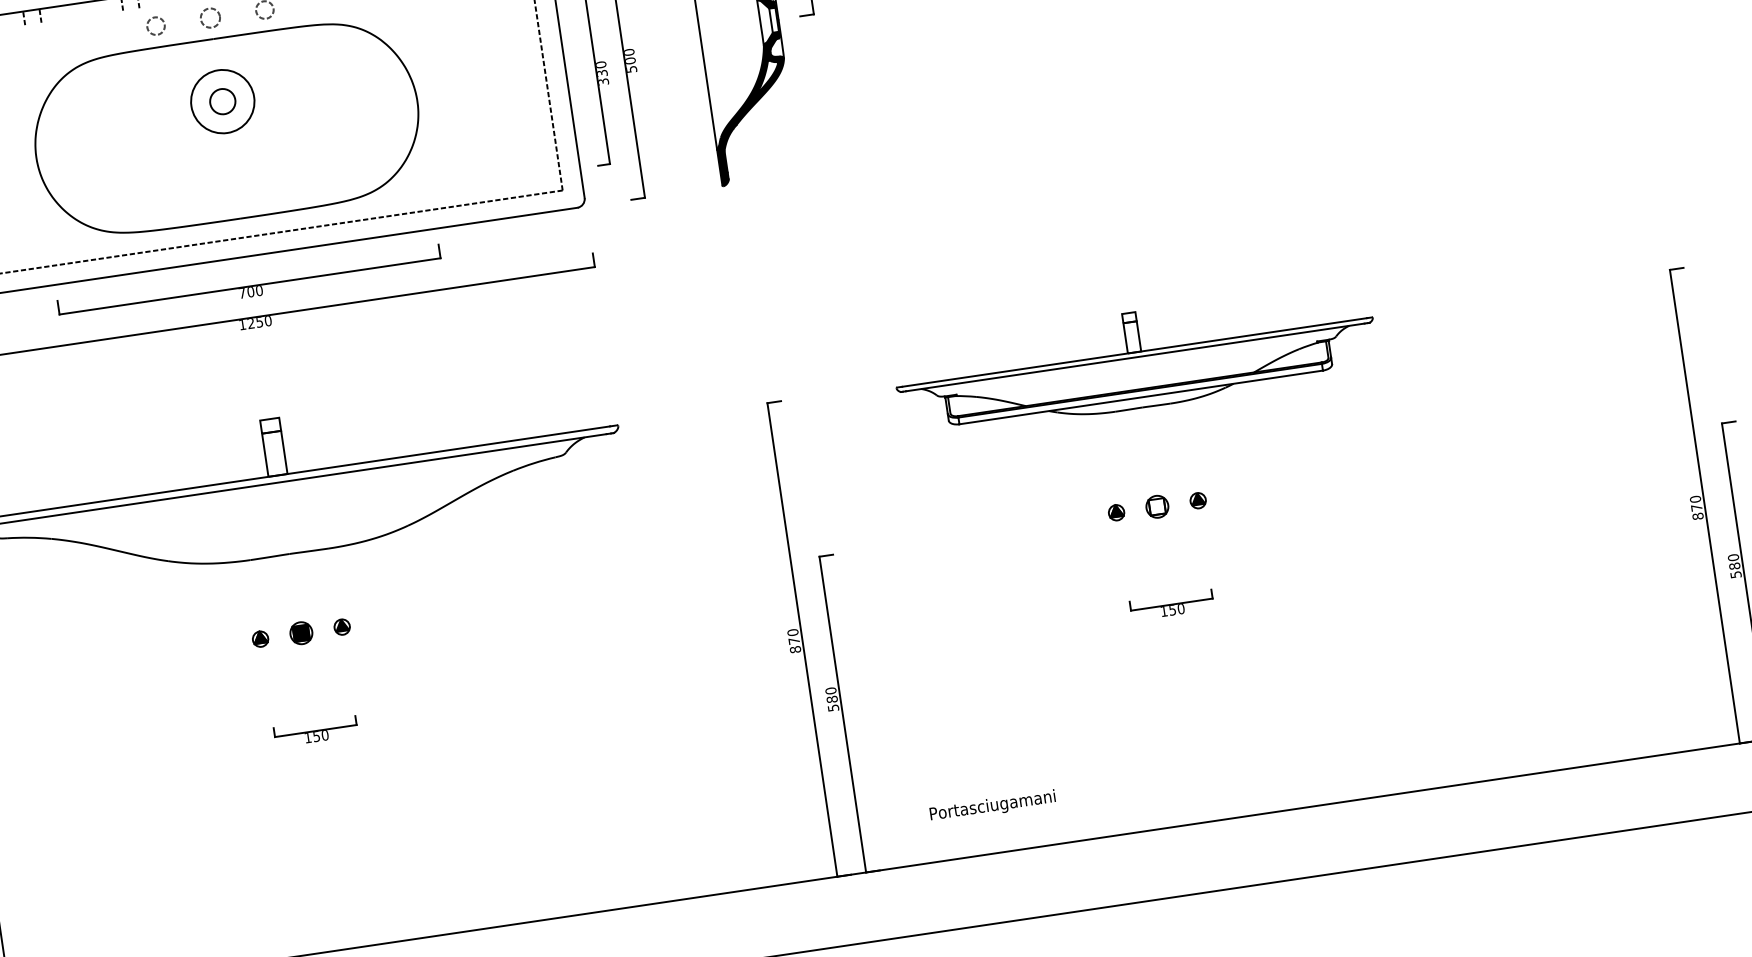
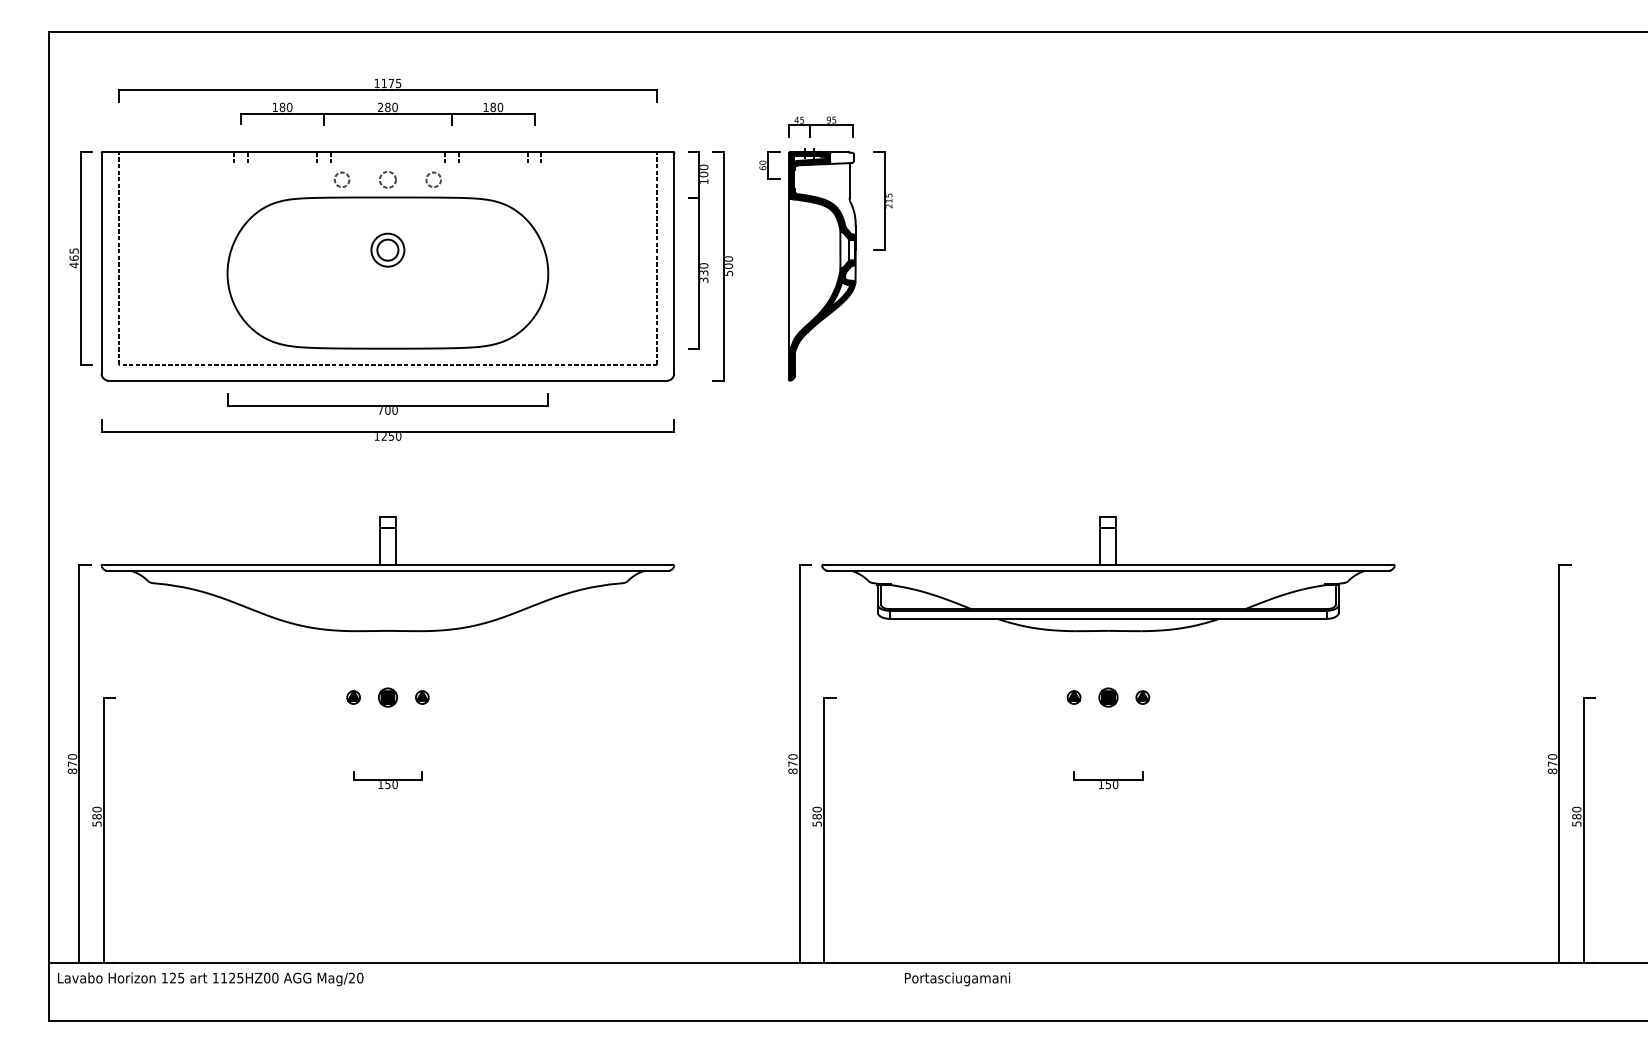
circle: (222, 100) -> (387, 249), size x0.62
part: (1135, 360) -> (1108, 574), size x1.43
fill: (1157, 506) -> (1108, 697), added
text: (992, 806) -> (957, 979), moved

